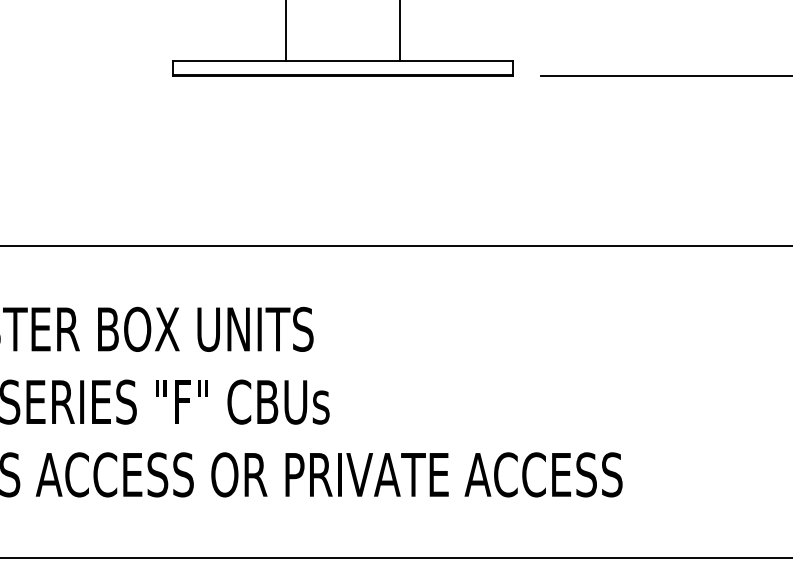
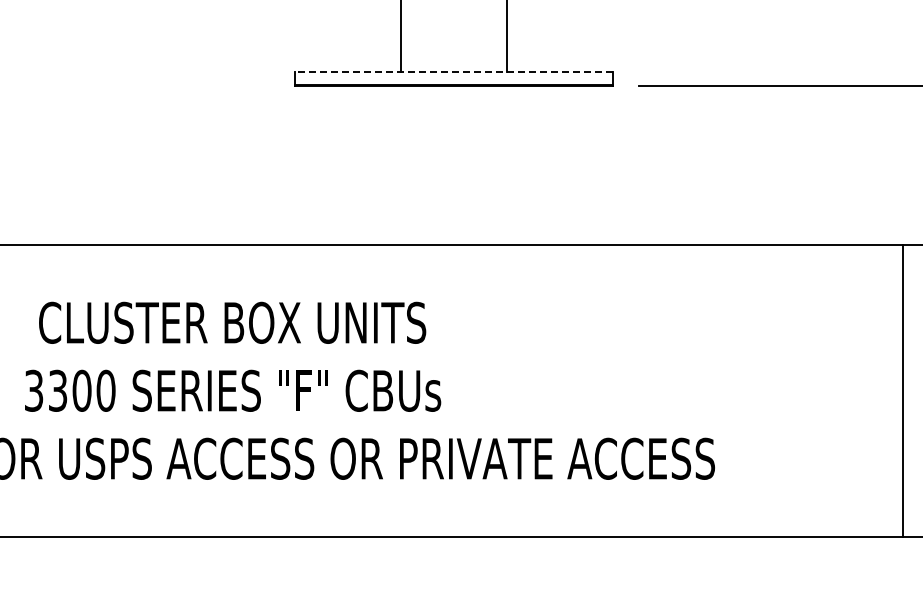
line: (342, 60) -> (453, 71), solid -> dashed

